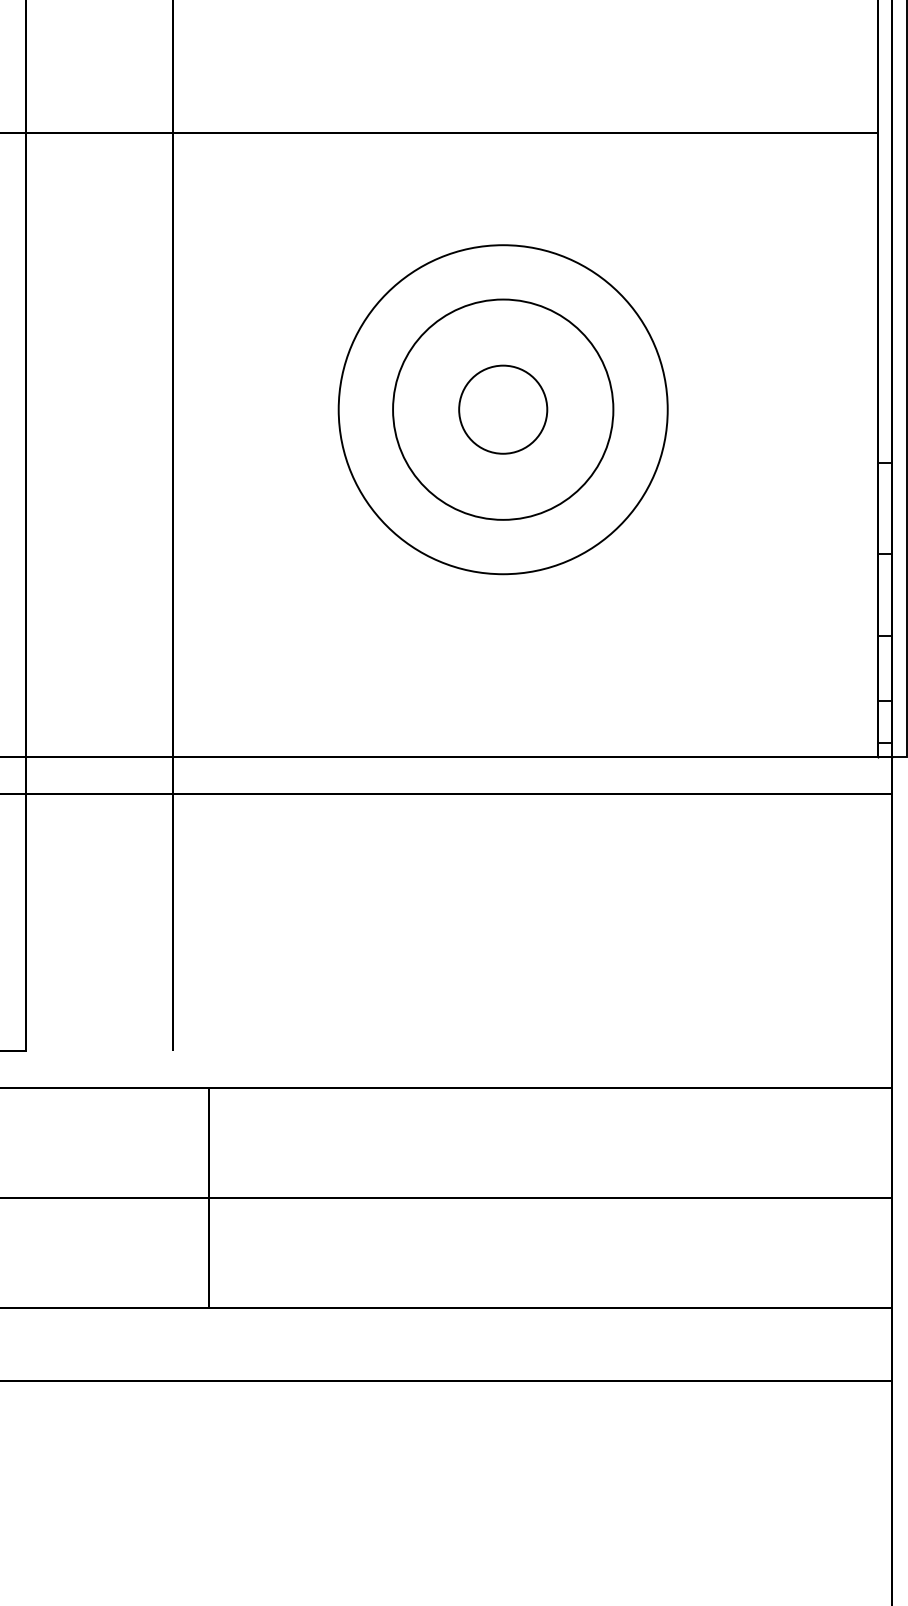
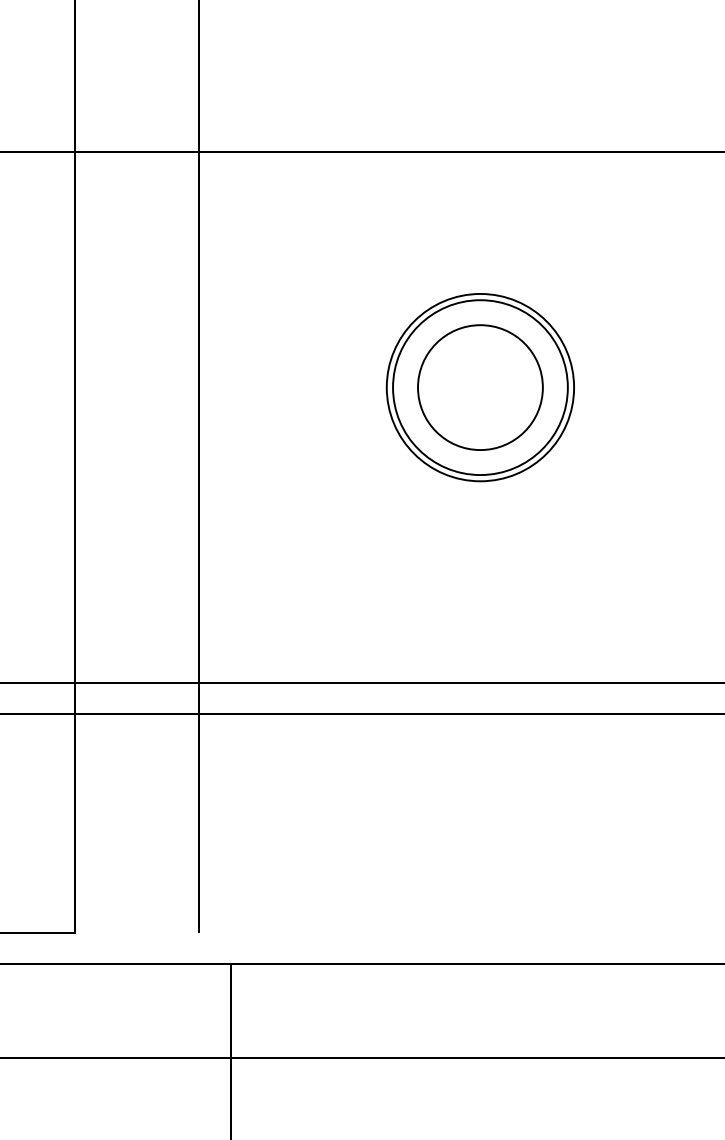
circle: (502, 409) -> (479, 387), size x1.67
circle: (503, 409) -> (480, 387), size x0.62

